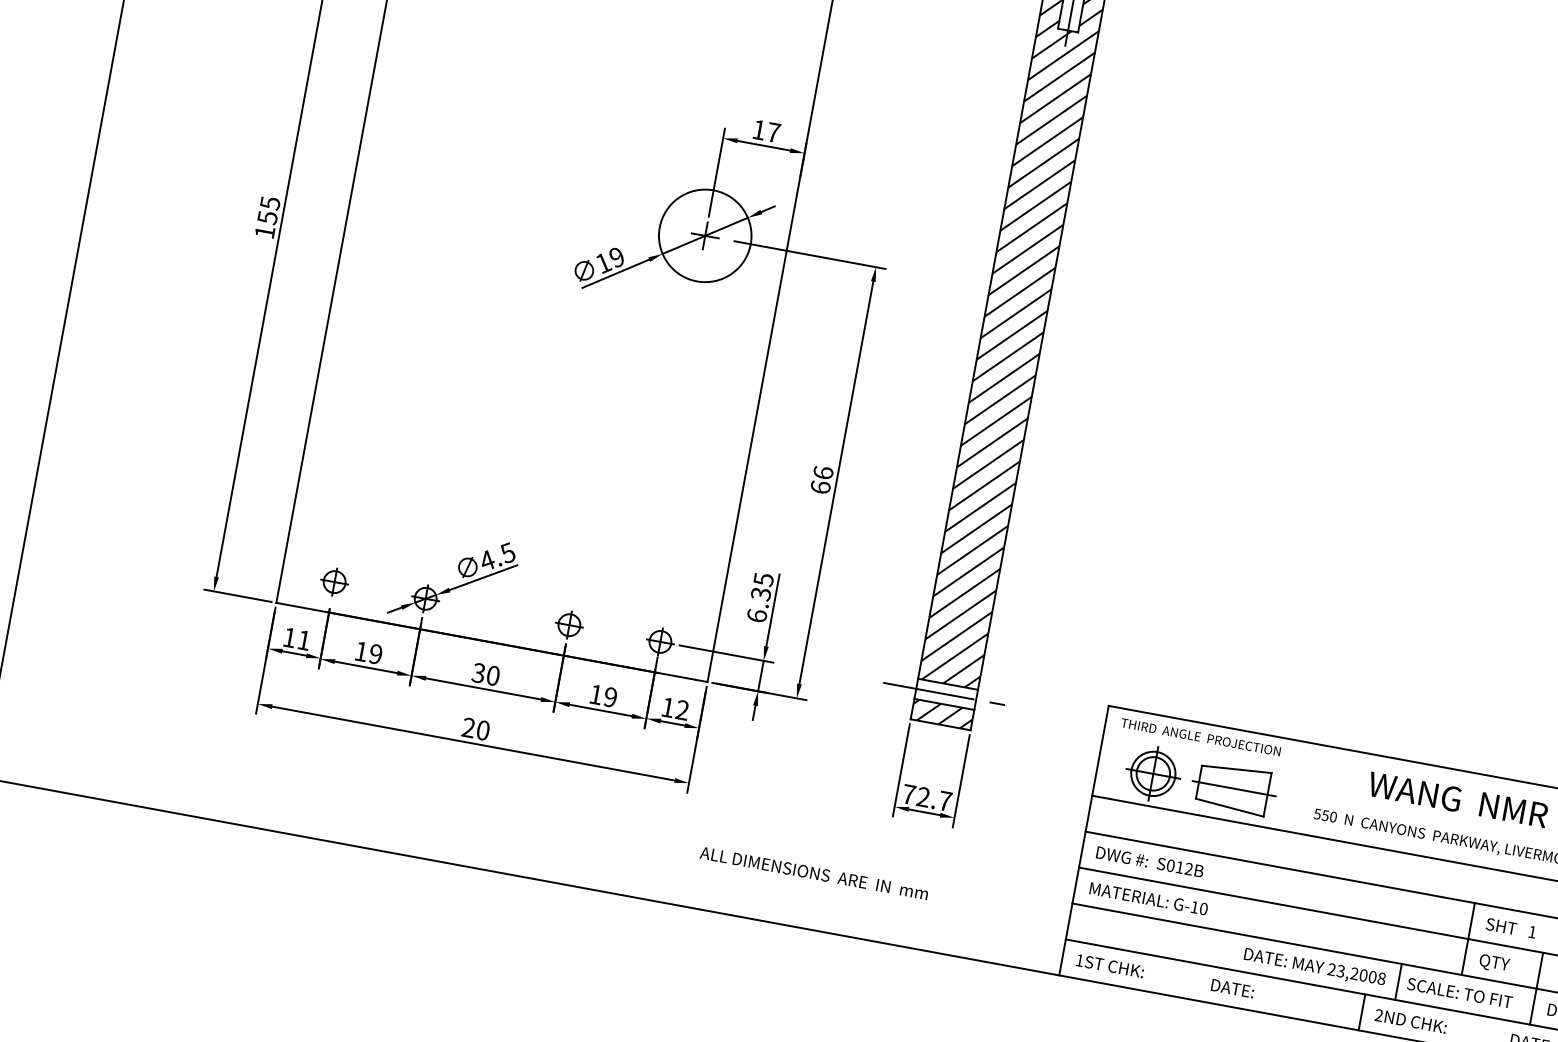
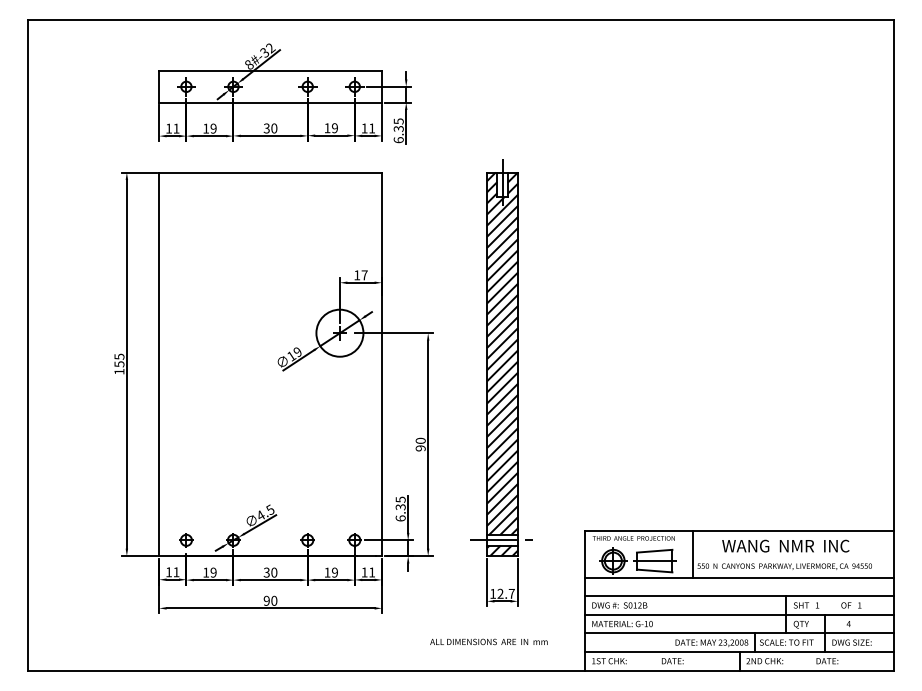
text: (821, 479) -> (420, 444), 66 -> 90
text: (683, 710) -> (372, 572), 12 -> 11
text: (468, 726) -> (266, 600), 20 -> 90
line: (1310, 789) -> (693, 554), added
text: (909, 793) -> (493, 593), 72.7 -> 12.7
text: (813, 872) -> (488, 641), moved

